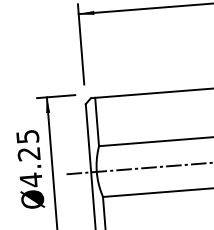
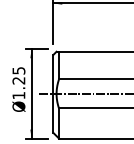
text: (30, 179) -> (18, 95), Ø4.25 -> Ø1.25

